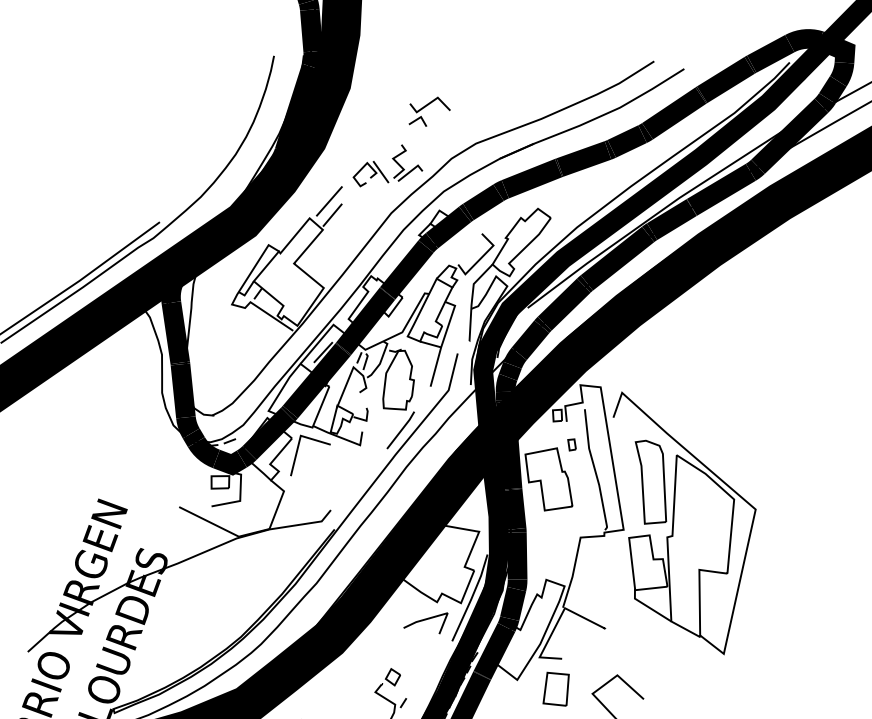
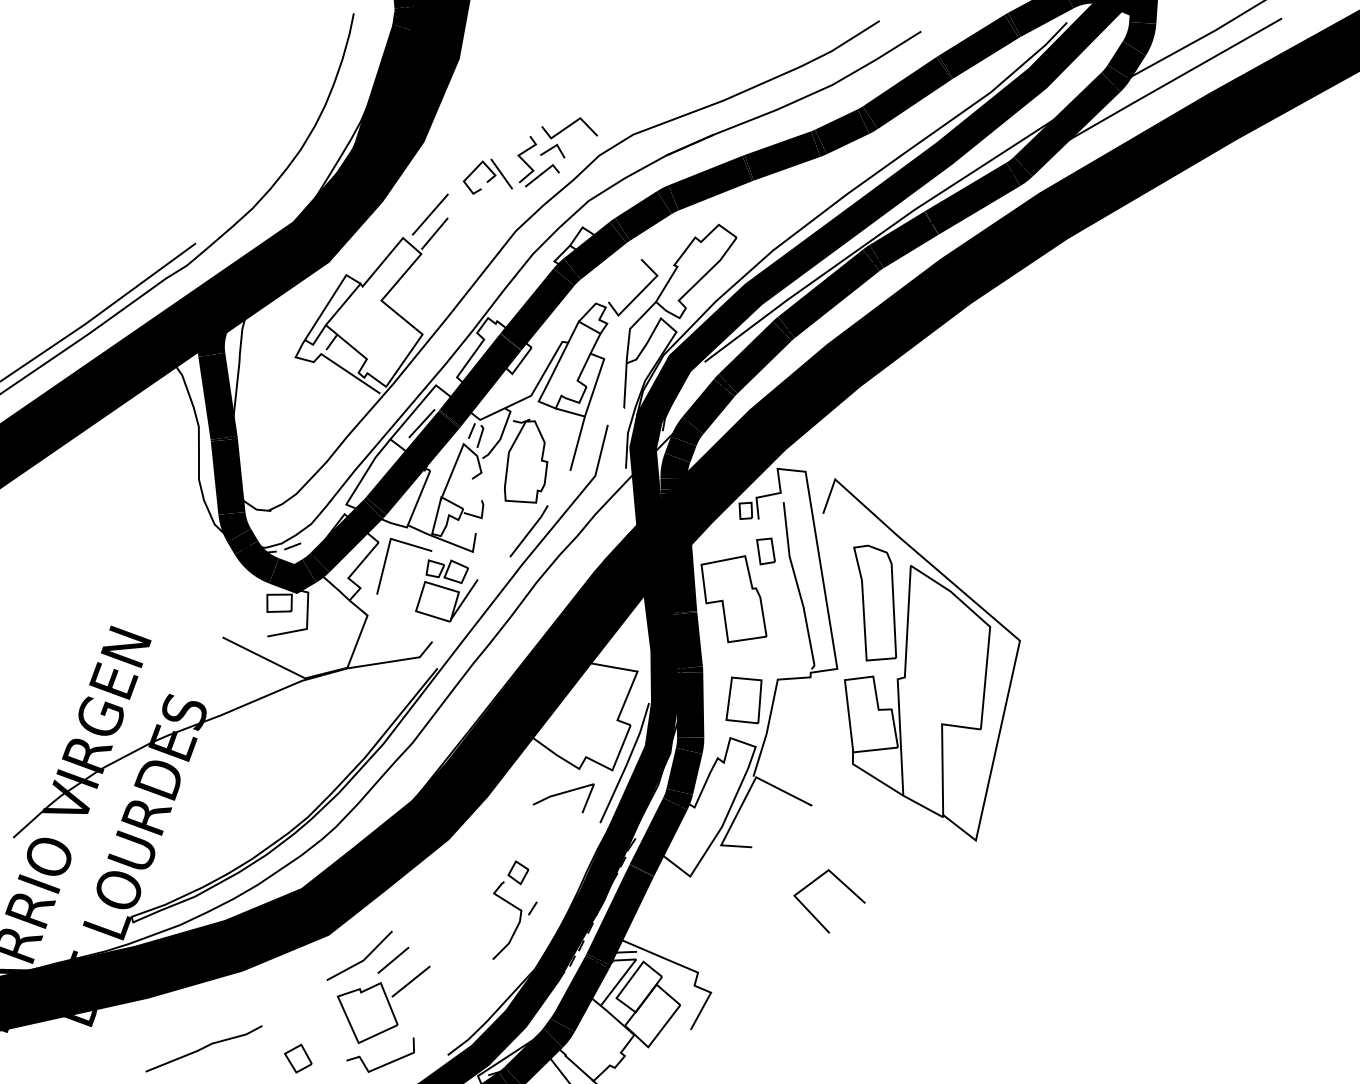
part: (426, 106) -> (564, 130), moved
part: (571, 444) -> (765, 551), size x1.67
part: (341, 473) -> (446, 590), added
part: (555, 689) -> (743, 700), moved

